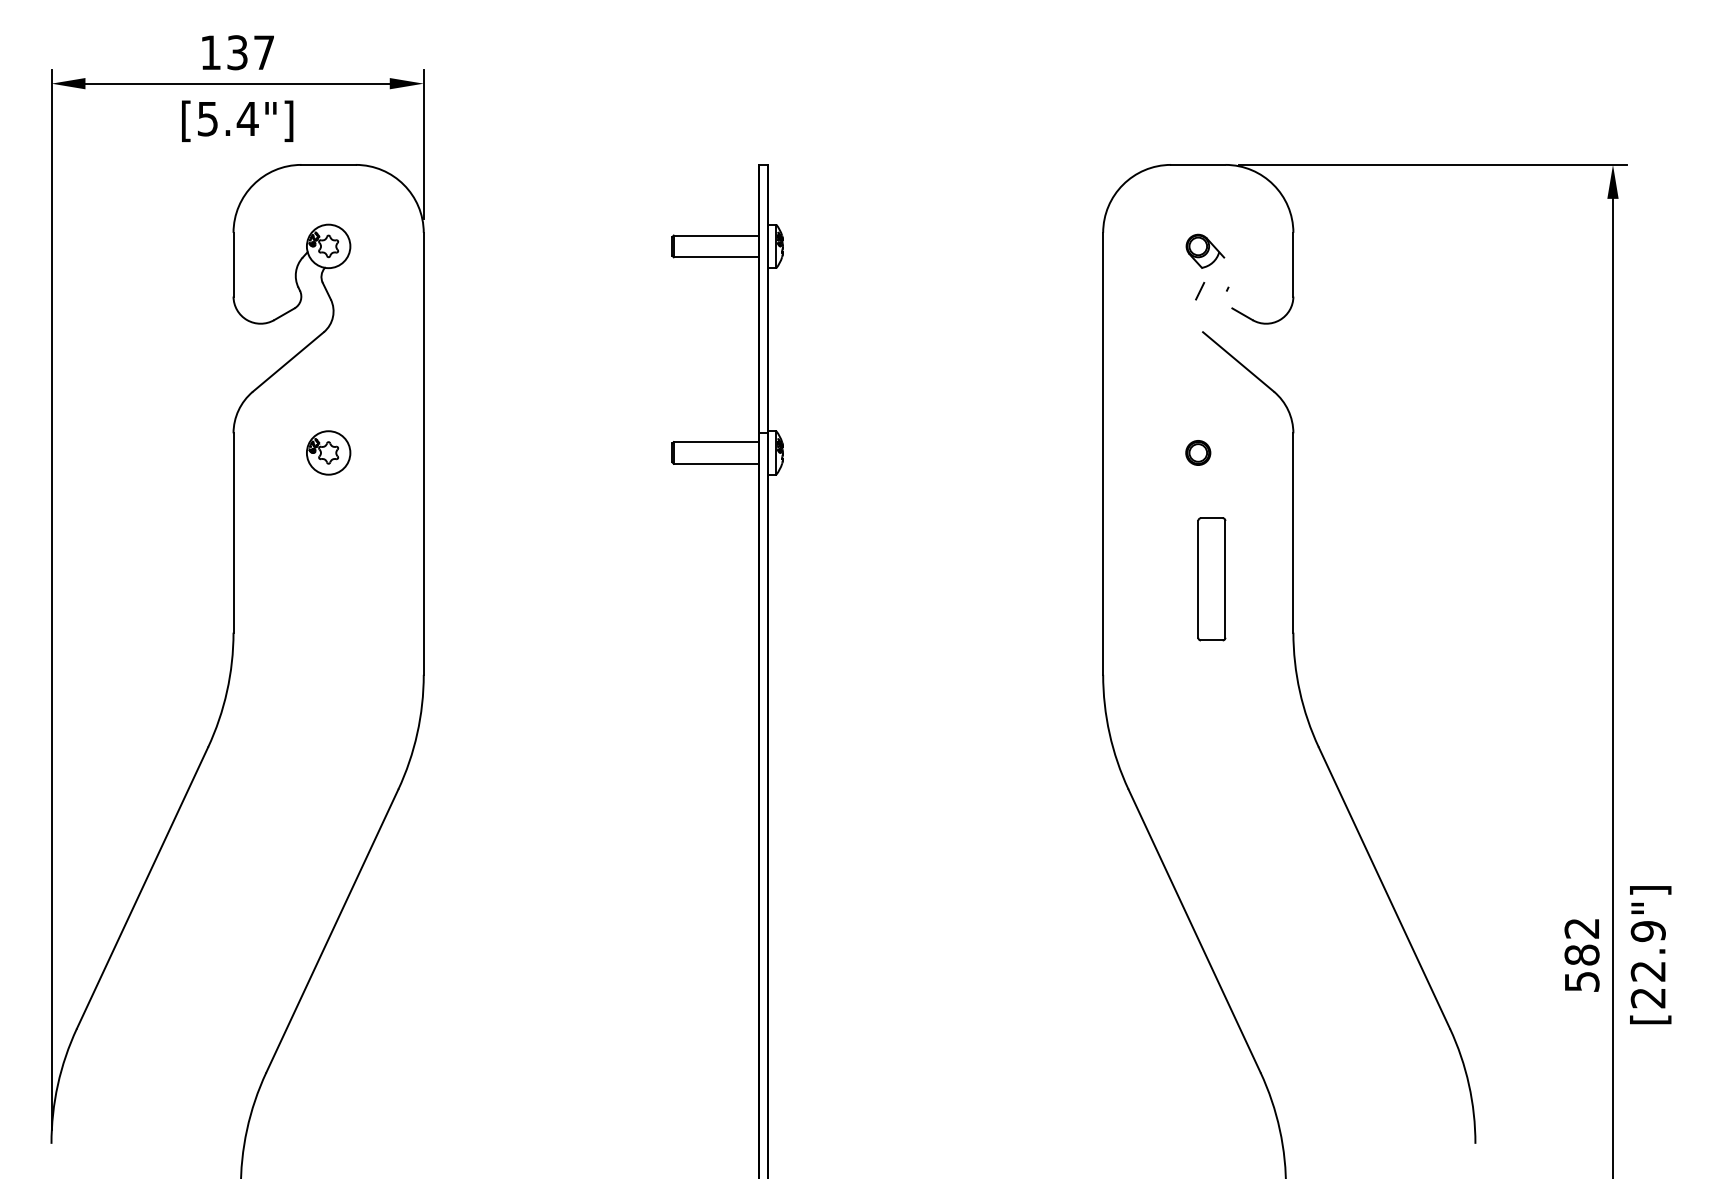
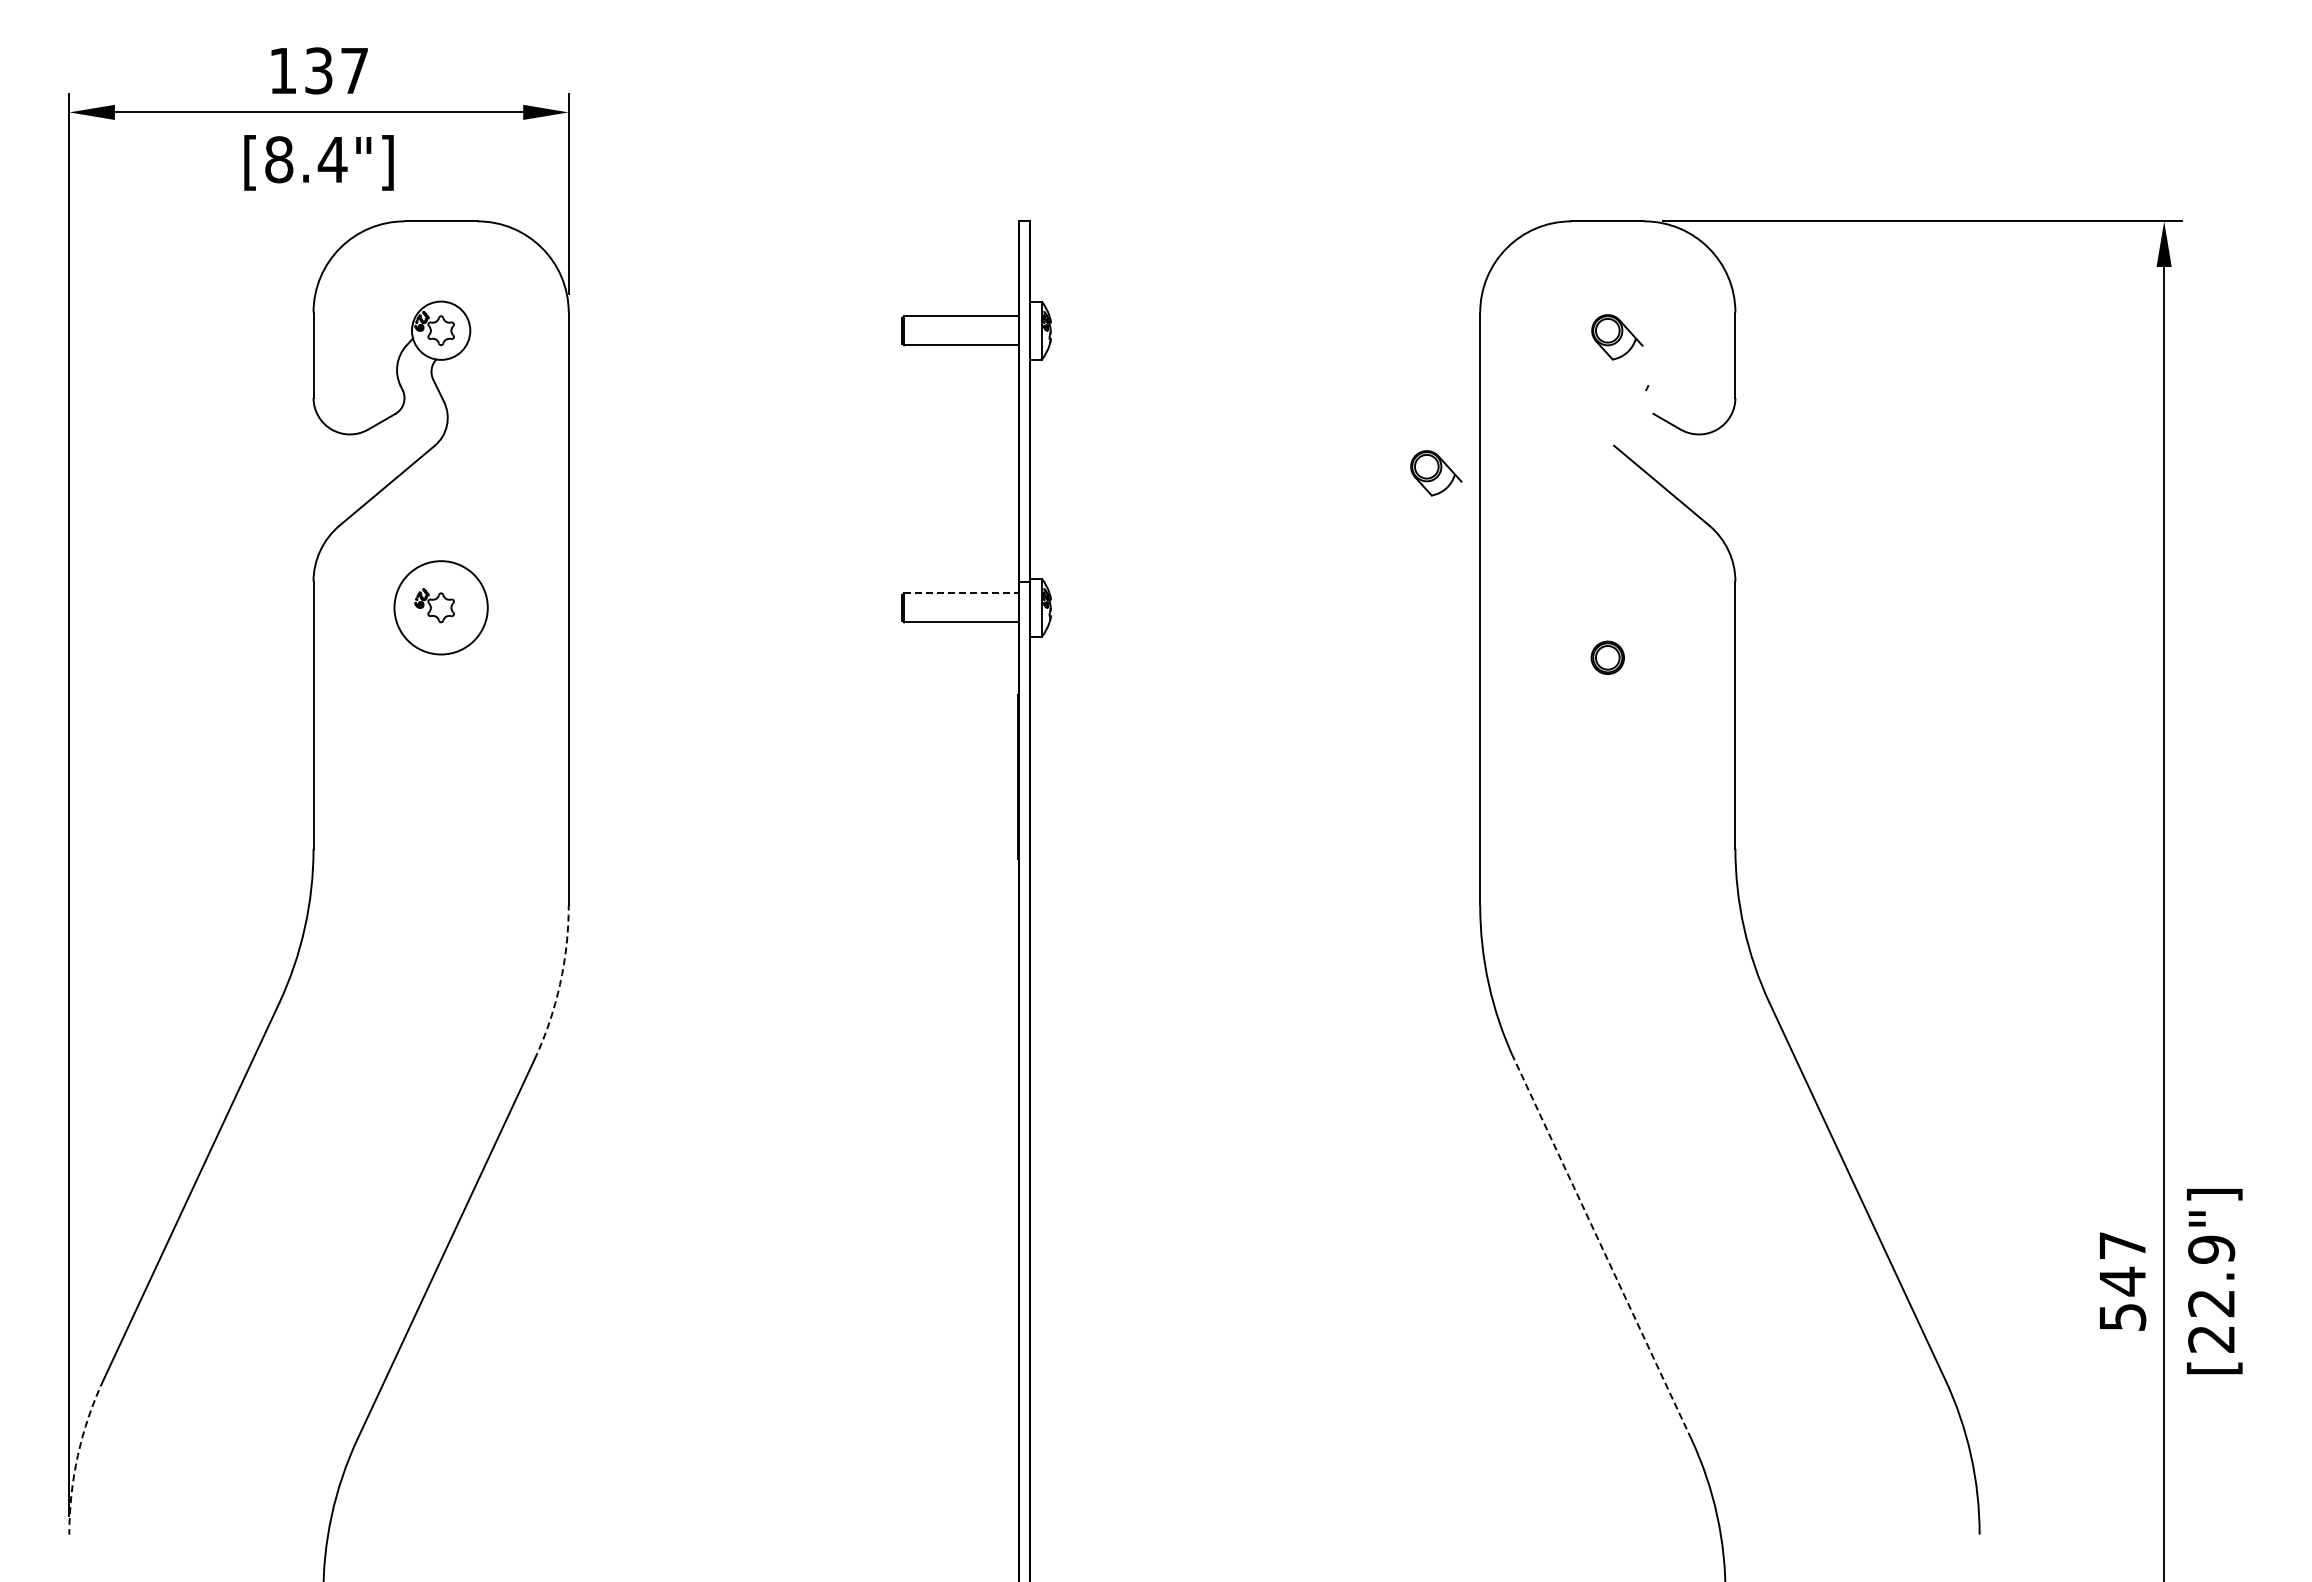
text: (208, 118) -> (279, 159), [5.4"] -> [8.4"]
line: (1199, 290) -> (1609, 390), removed
part: (1070, 352) -> (1436, 473), added
line: (717, 442) -> (962, 593), solid -> dashed
circle: (328, 452) -> (440, 607), size x1.6
part: (1198, 452) -> (1607, 657), moved
part: (1212, 579) -> (1626, 777), removed
arc: (417, 733) -> (560, 984), solid -> dashed
line: (1194, 930) -> (1602, 1248), solid -> dashed
text: (1581, 942) -> (2122, 1264), 582 -> 547
arc: (57, 1084) -> (77, 1455), solid -> dashed

